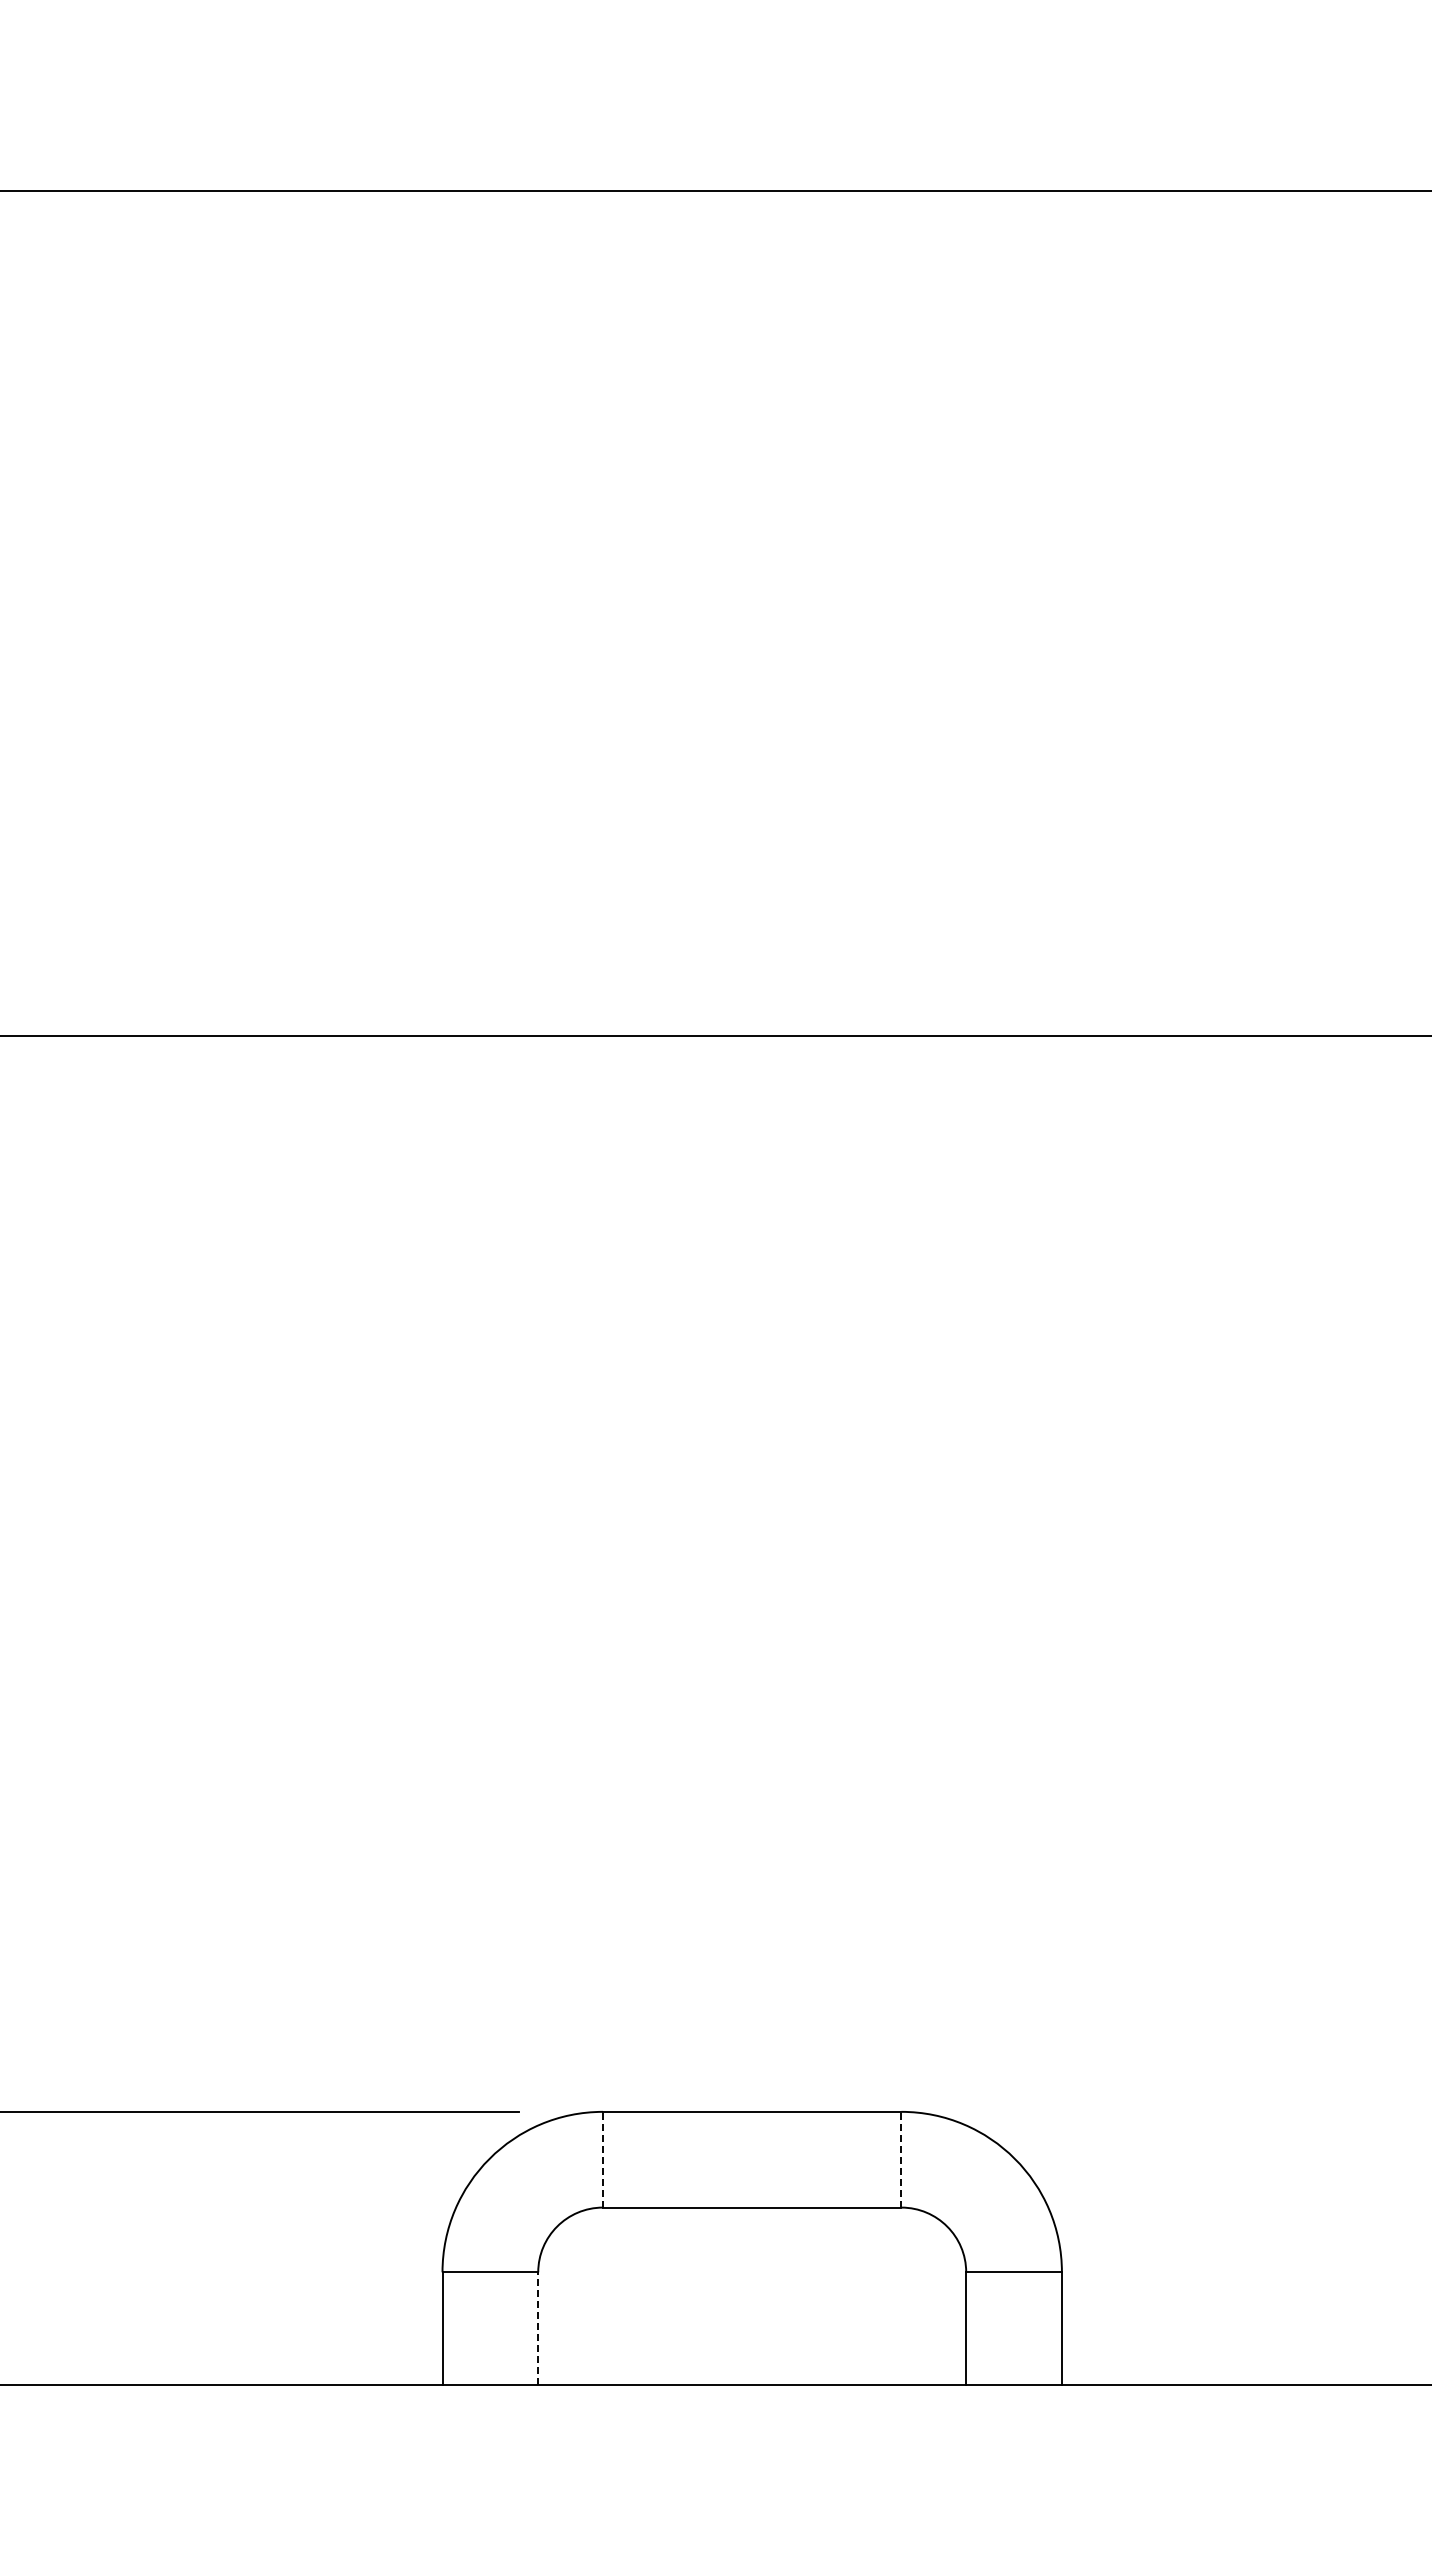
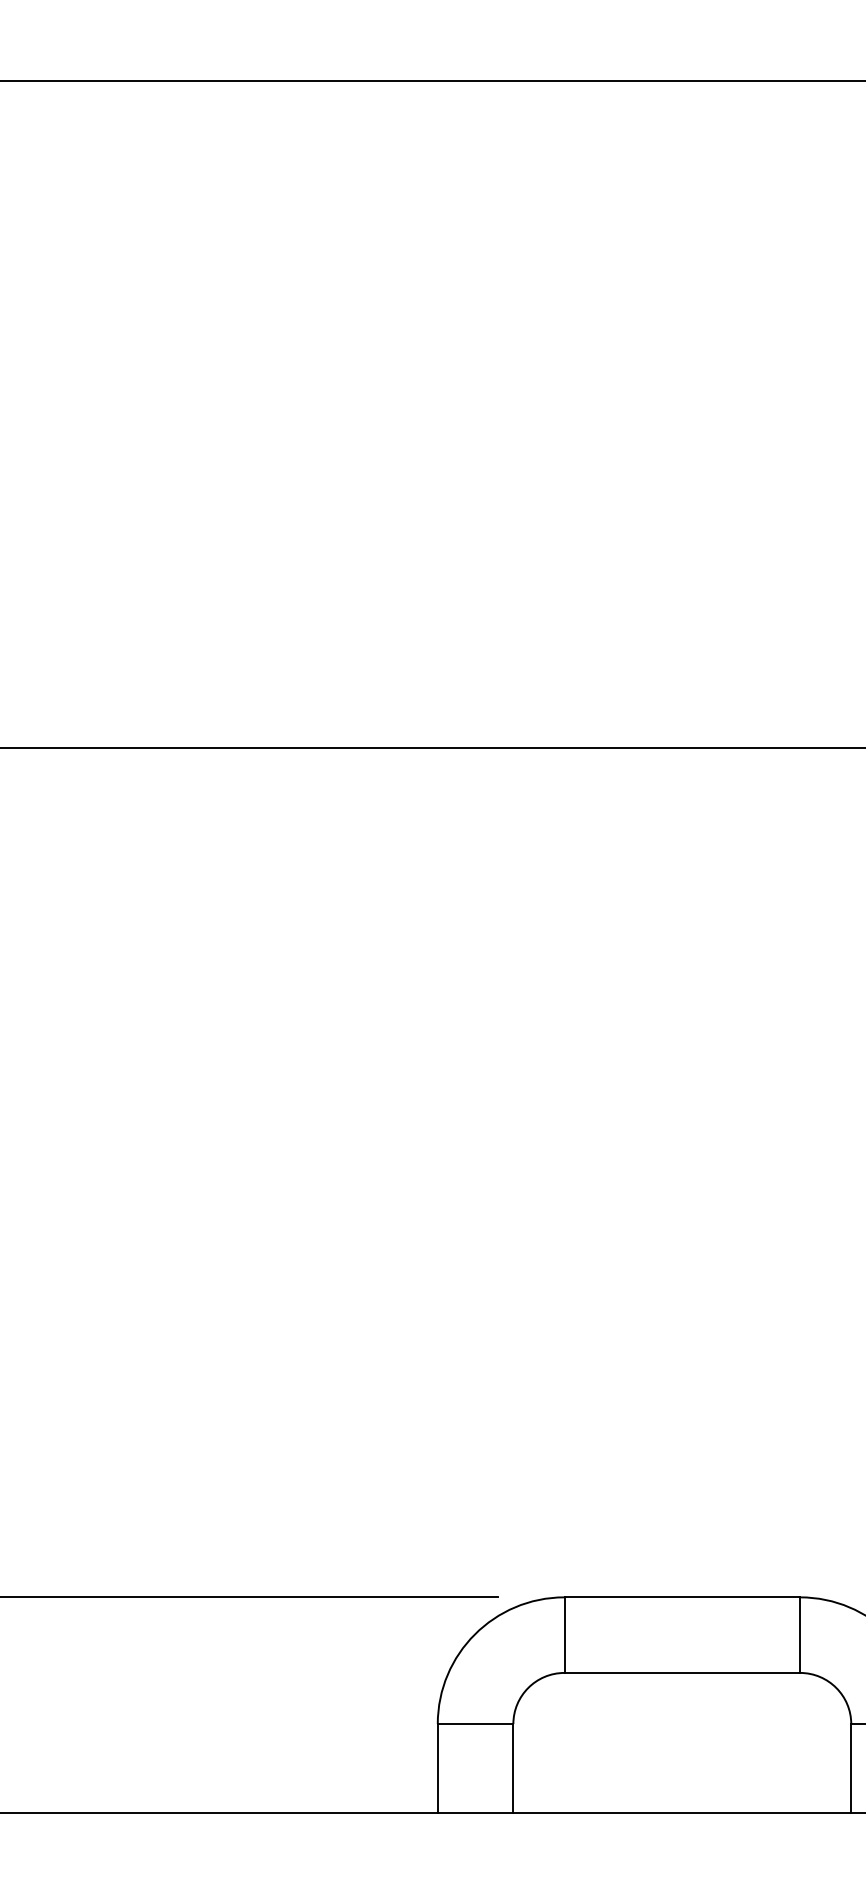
line: (603, 2159) -> (564, 1634), dashed -> solid
line: (901, 2159) -> (800, 1634), dashed -> solid
line: (538, 2328) -> (513, 1768), dashed -> solid

